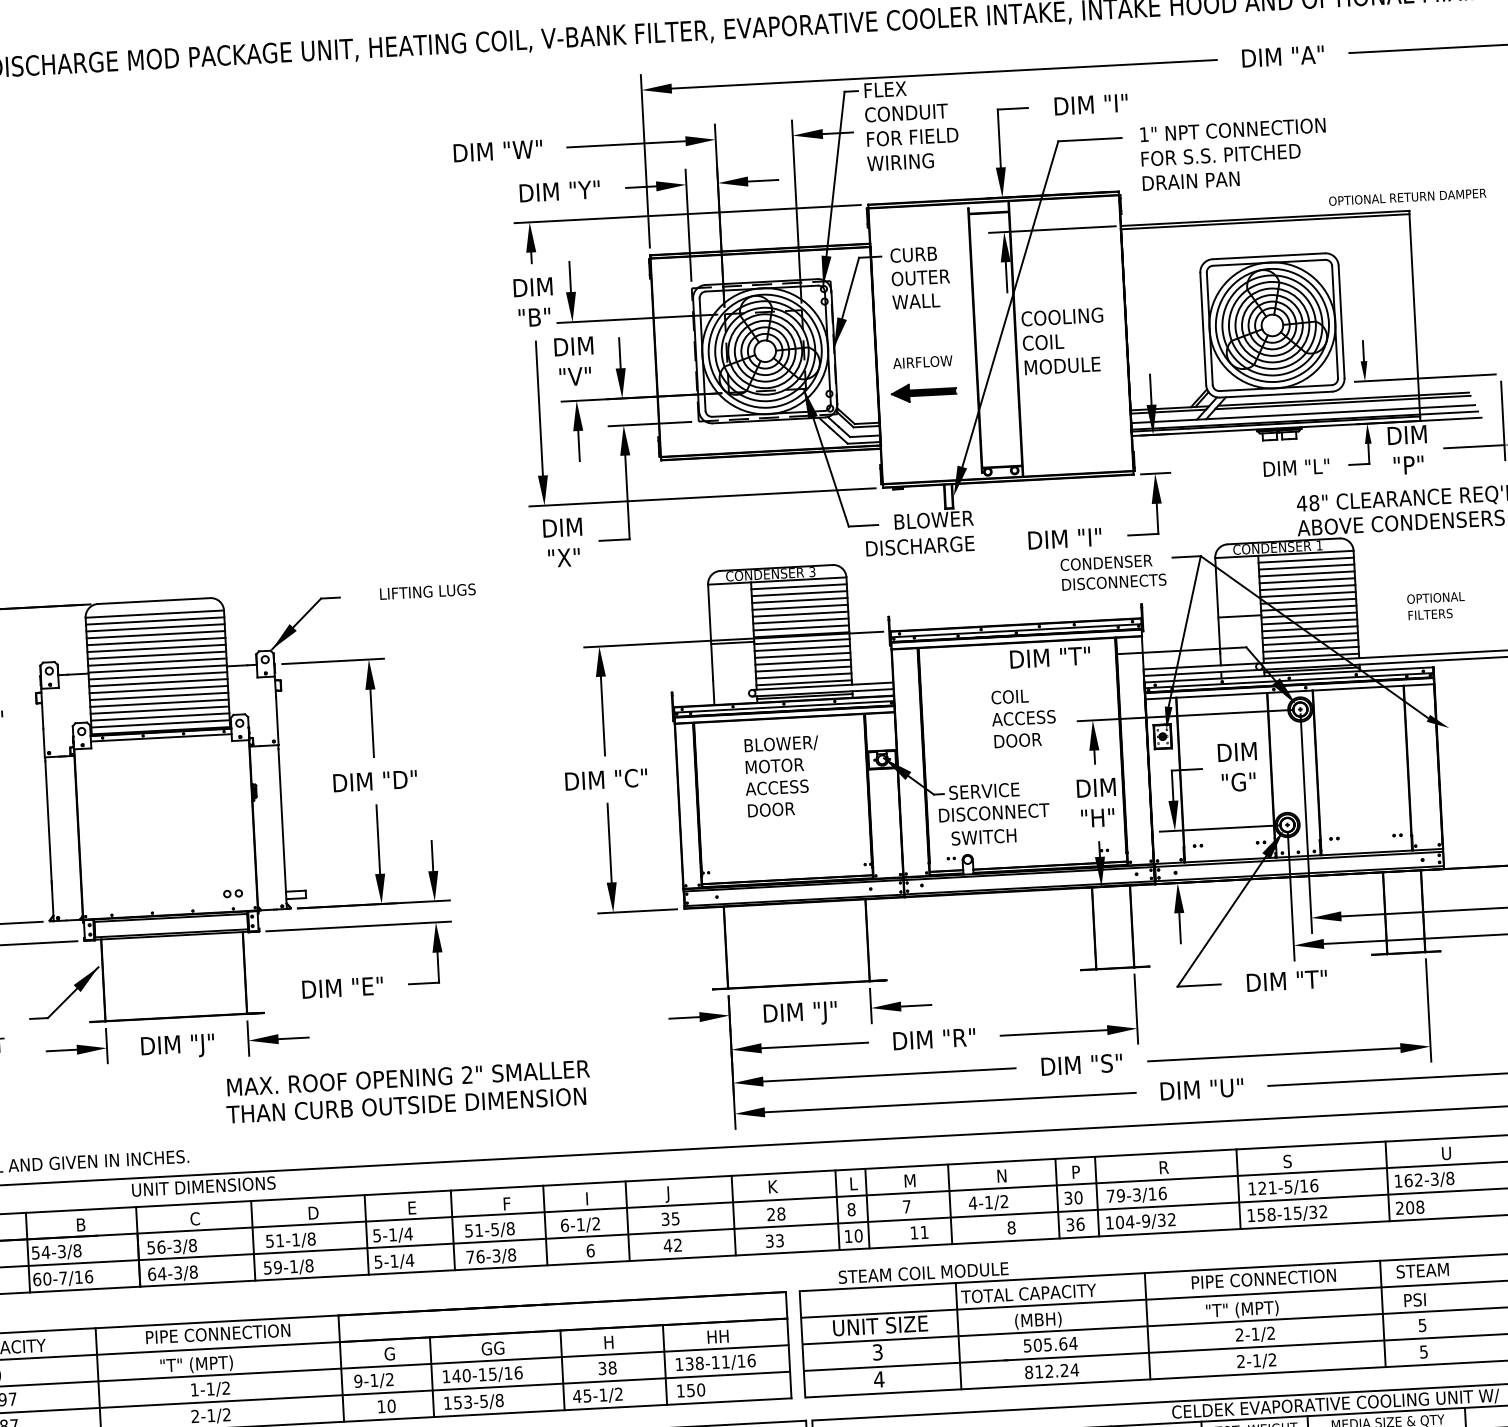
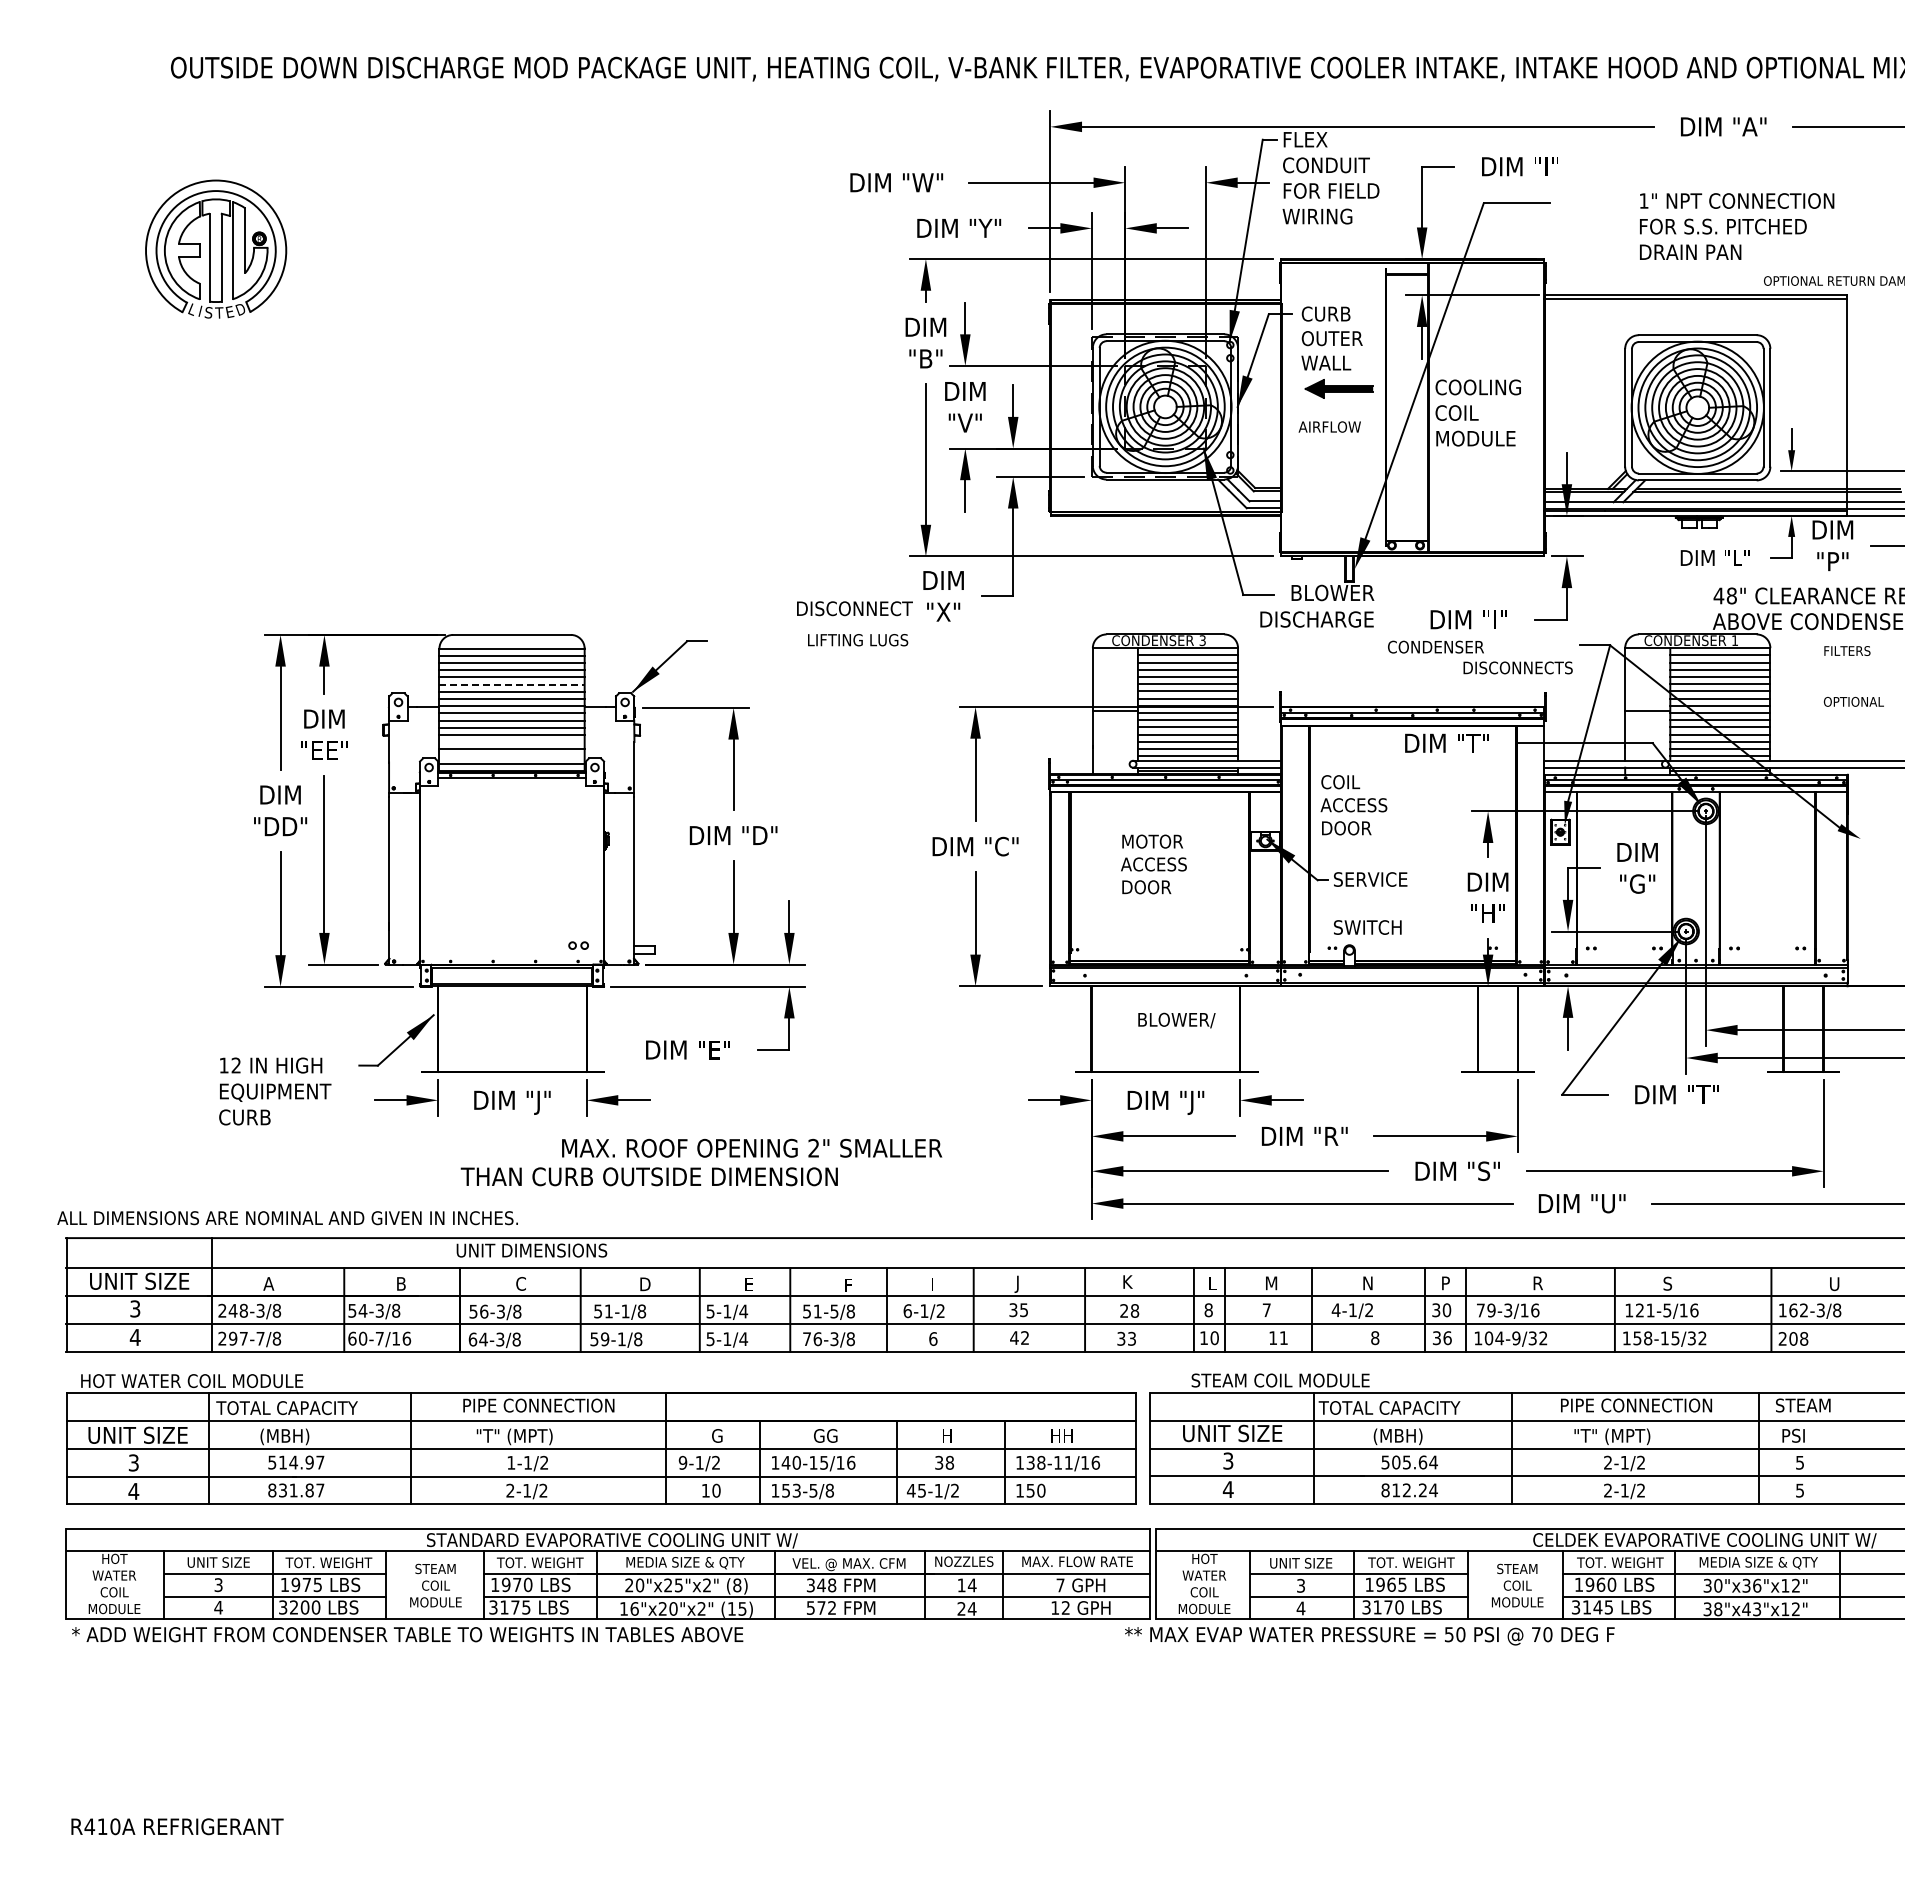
text: (1234, 154) -> (1737, 226), moved
part: (923, 392) -> (1338, 388), moved
text: (1105, 562) -> (1435, 646), moved
text: (428, 592) -> (858, 640), moved
text: (1430, 613) -> (1847, 650), moved
line: (157, 648) -> (512, 684), solid -> dashed
line: (158, 703) -> (511, 742), removed
line: (159, 716) -> (511, 756), removed
text: (1023, 718) -> (1353, 805), moved
text: (781, 744) -> (1176, 1020), moved
text: (993, 812) -> (854, 608), moved
text: (405, 1105) -> (648, 1176), moved

